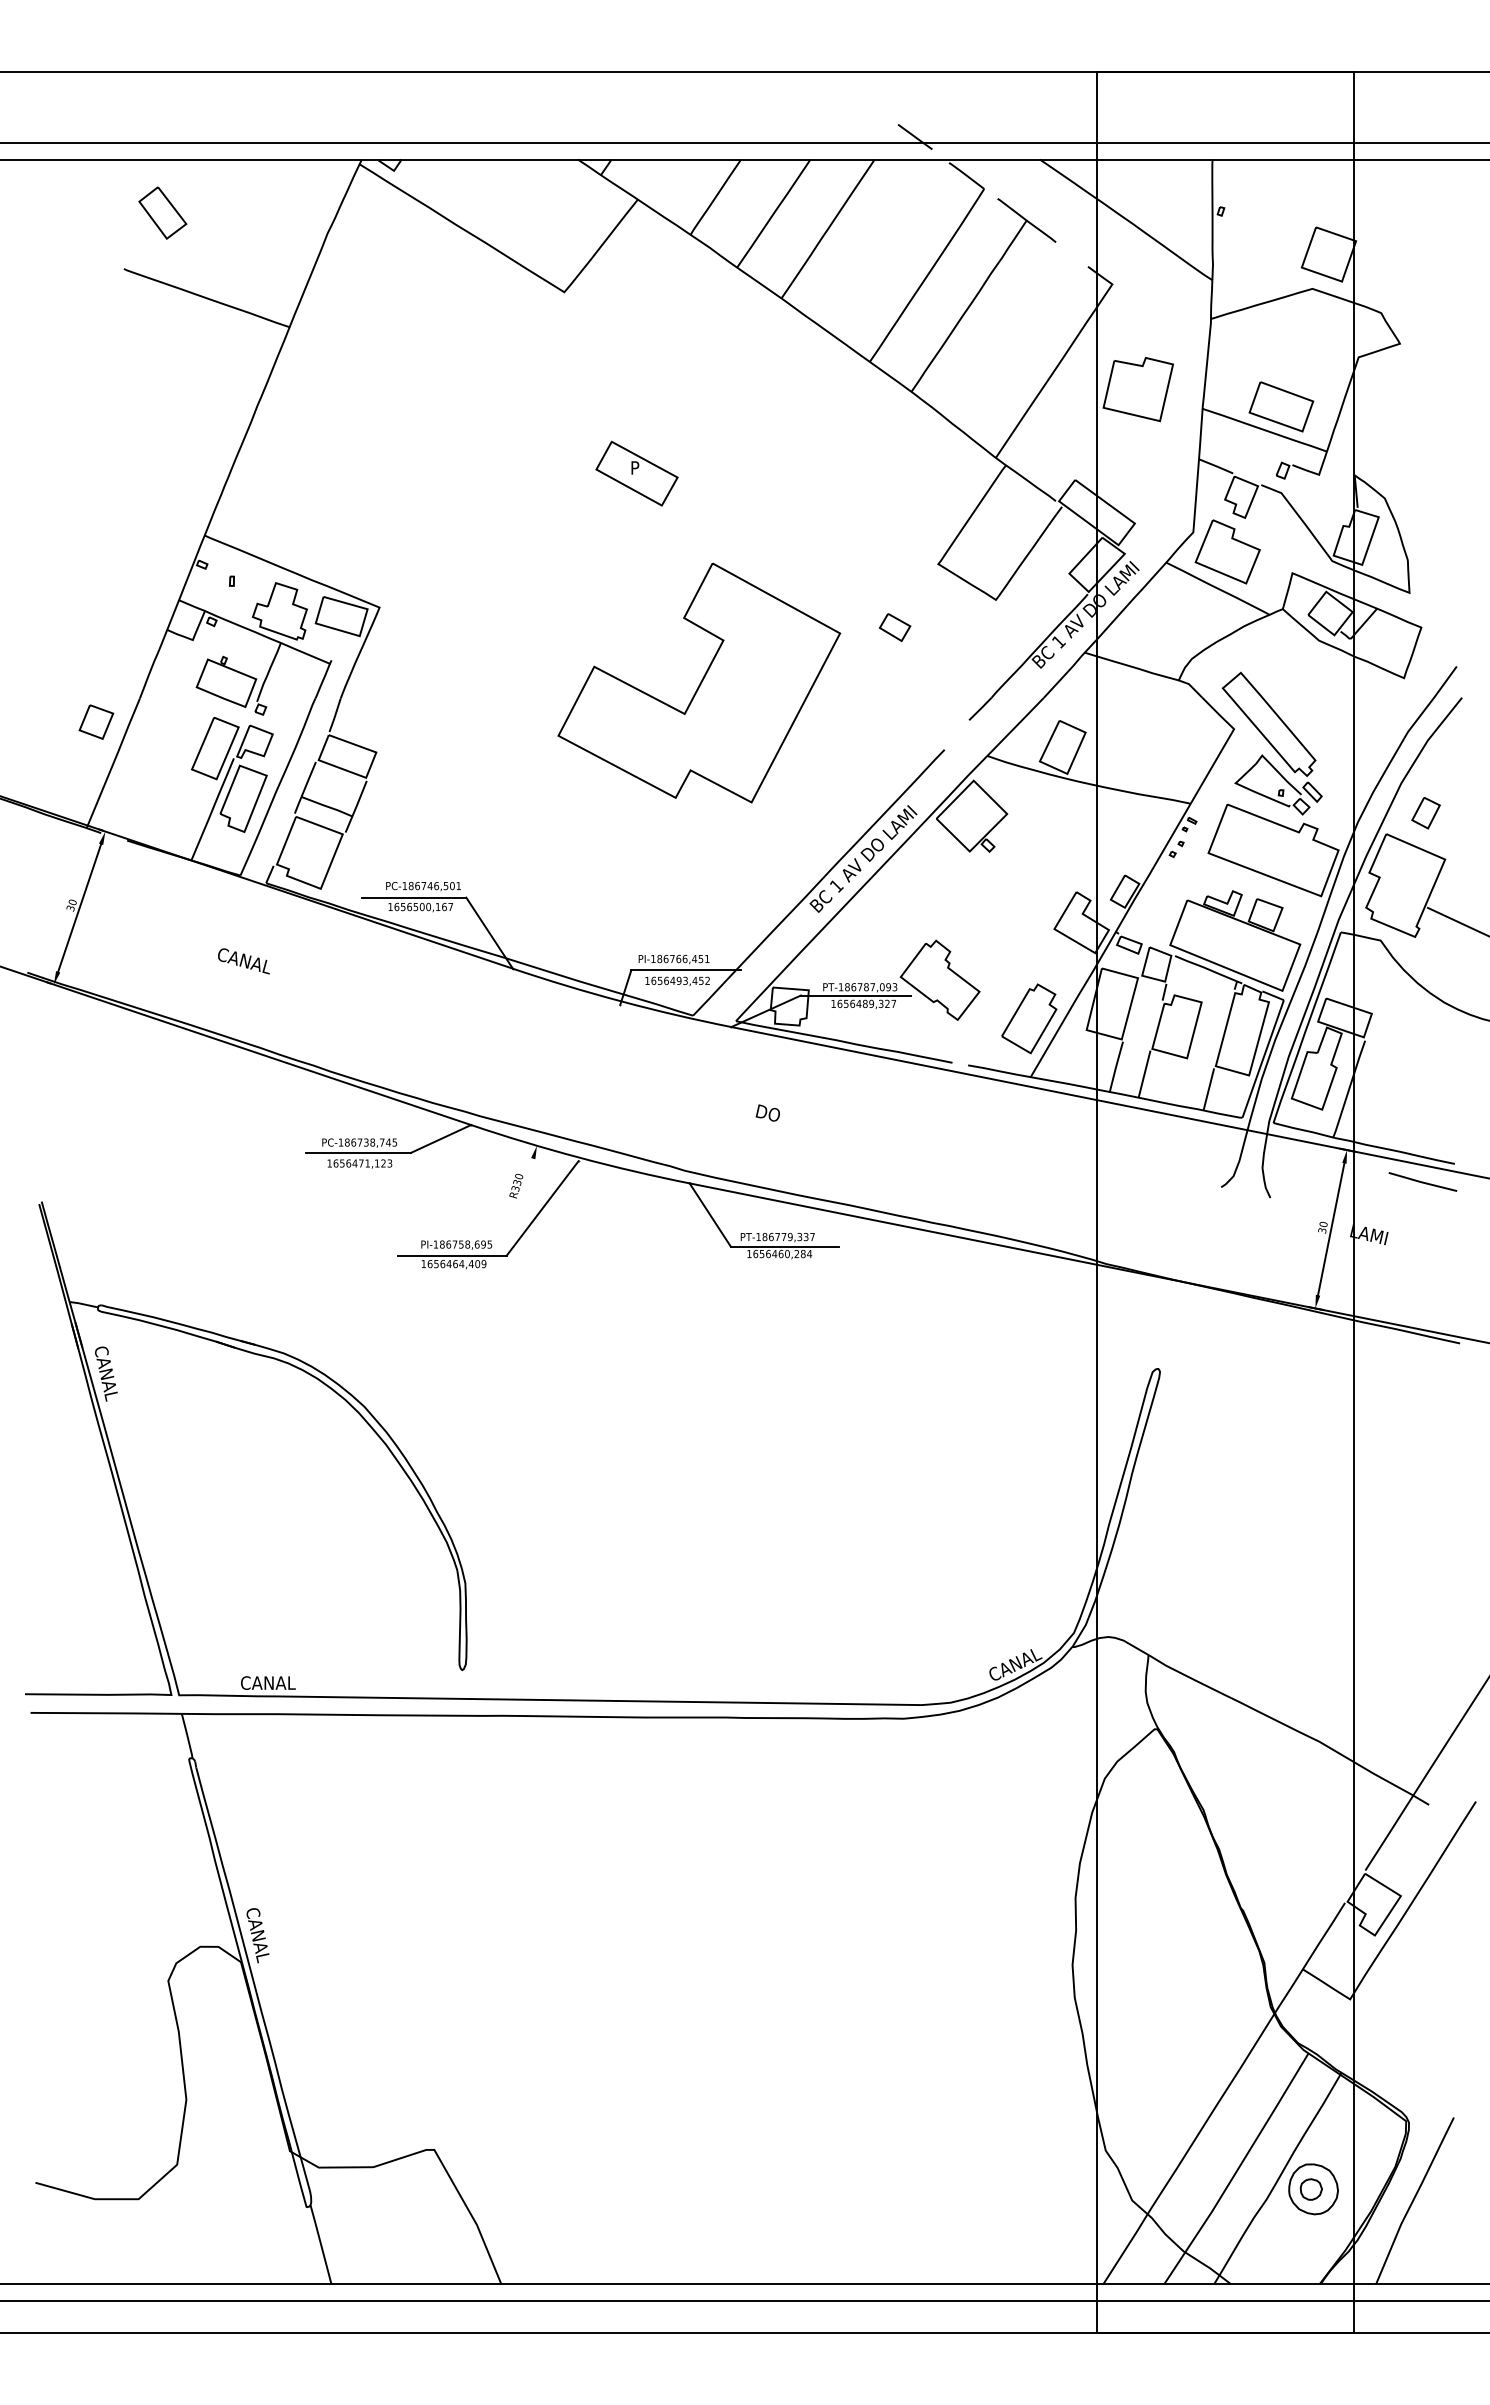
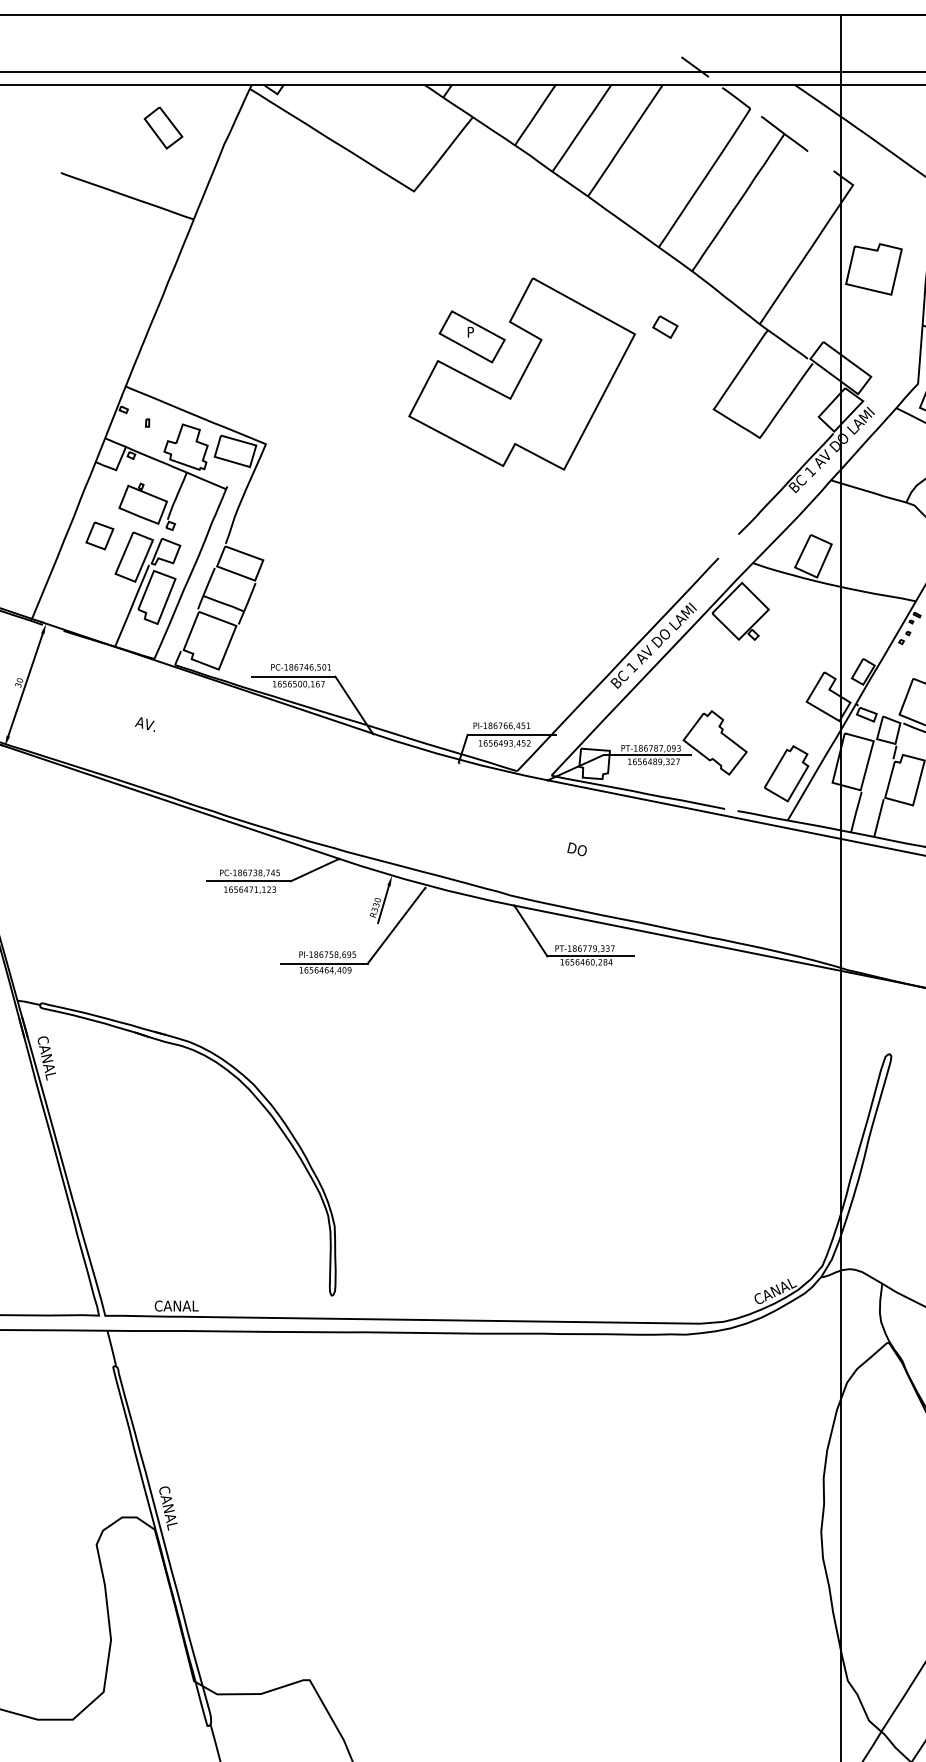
part: (162, 212) -> (163, 127), moved
part: (894, 627) -> (664, 327), moved
part: (699, 682) -> (522, 373), moved
part: (96, 721) -> (99, 535), moved
text: (242, 961) -> (156, 727), CANAL -> AV.
line: (526, 1181) -> (383, 904), added

